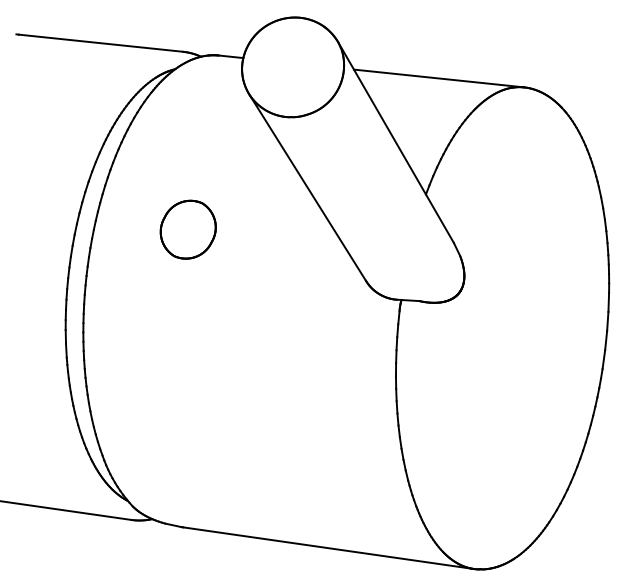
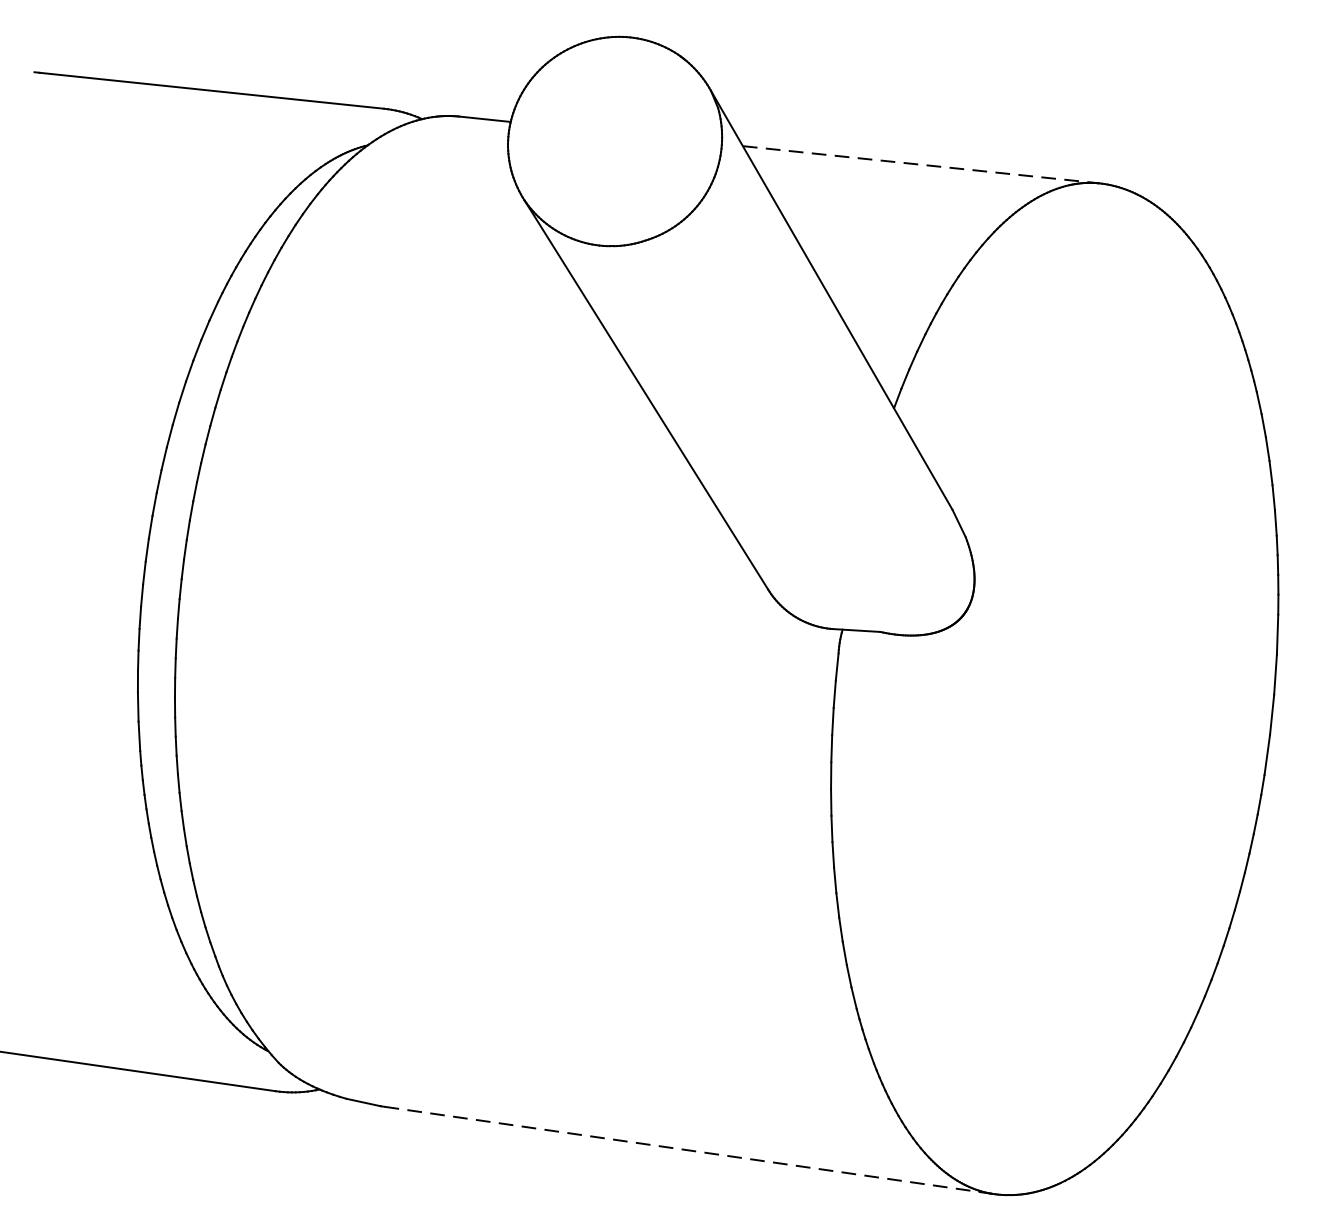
line: (439, 78) -> (922, 164), solid -> dashed
part: (187, 229) -> (393, 481), removed
line: (328, 548) -> (689, 1151), solid -> dashed

